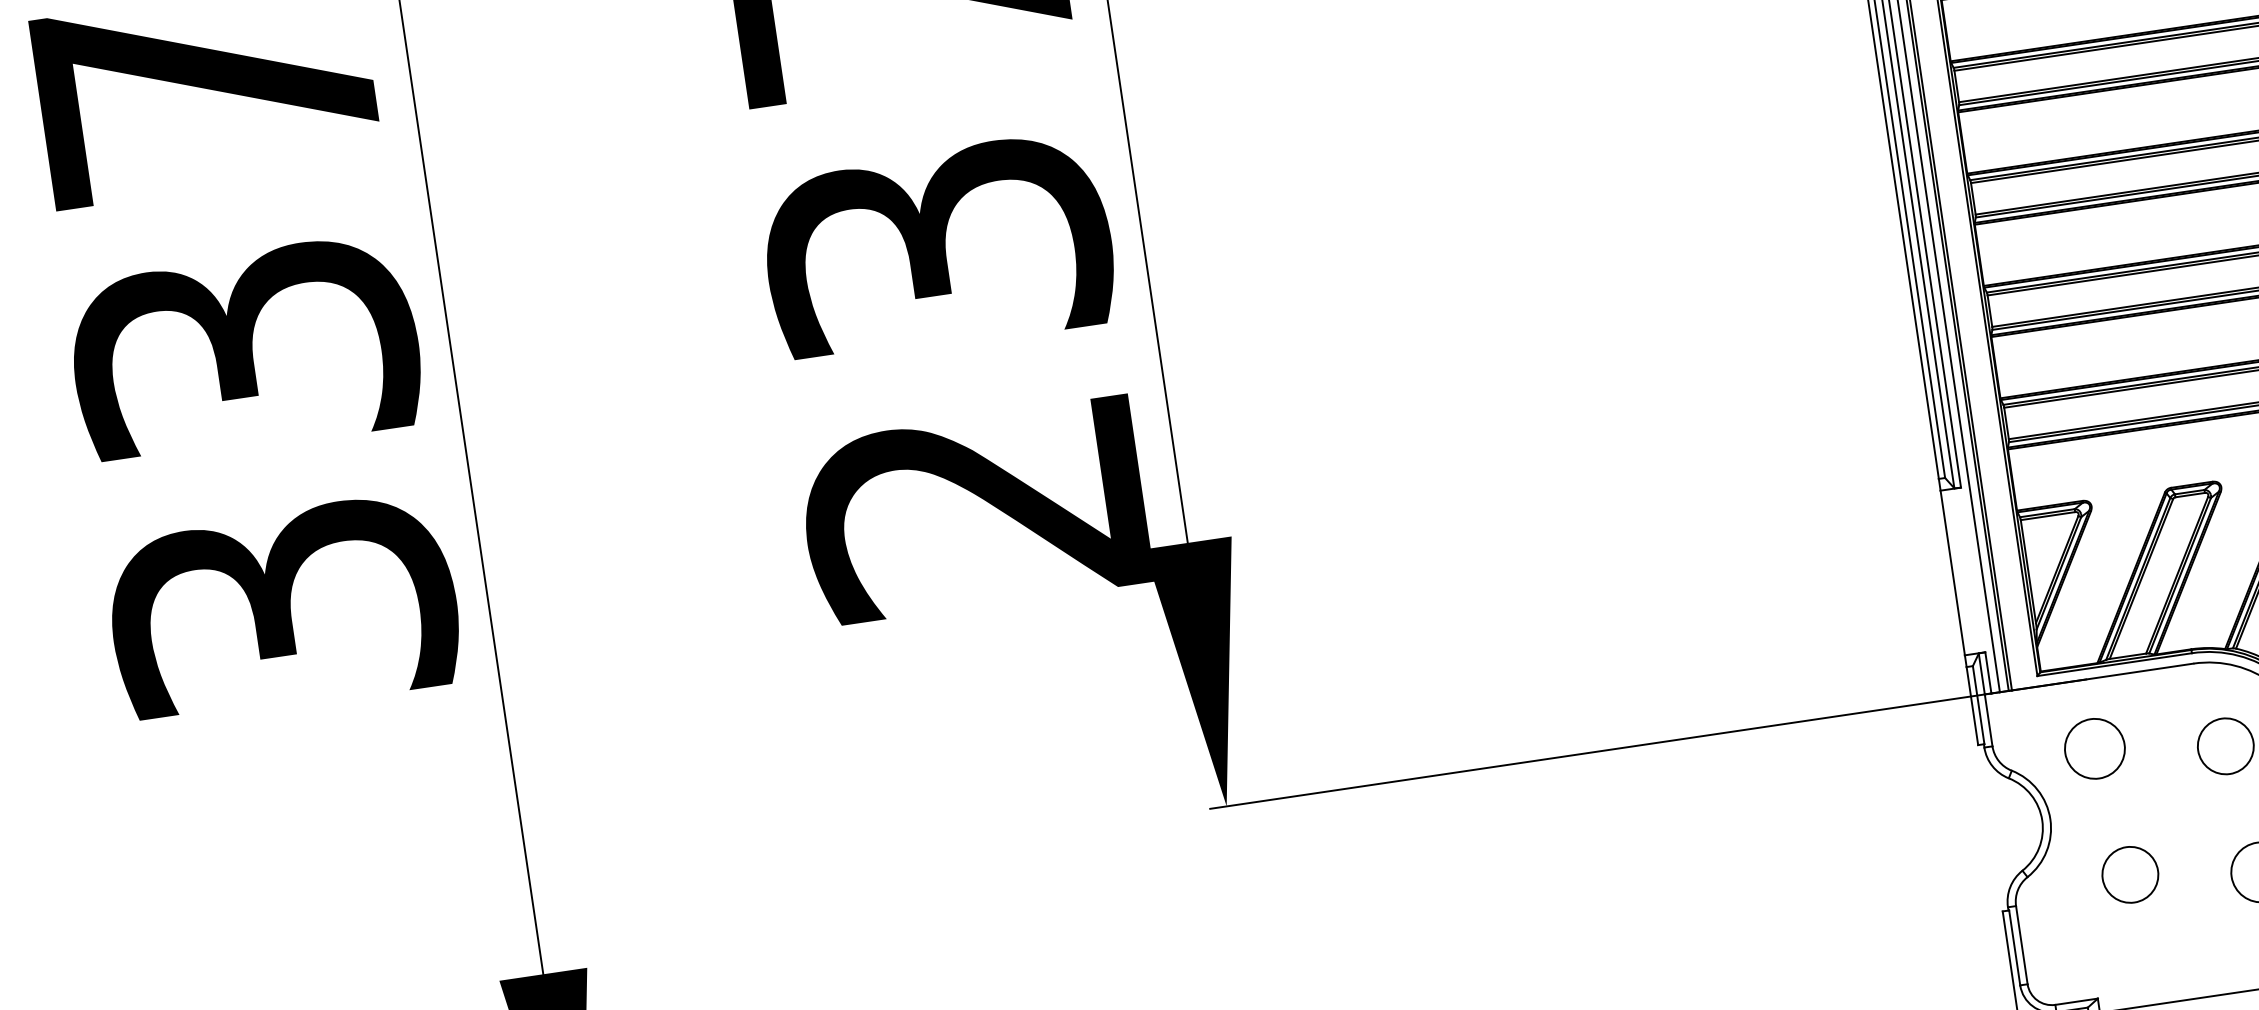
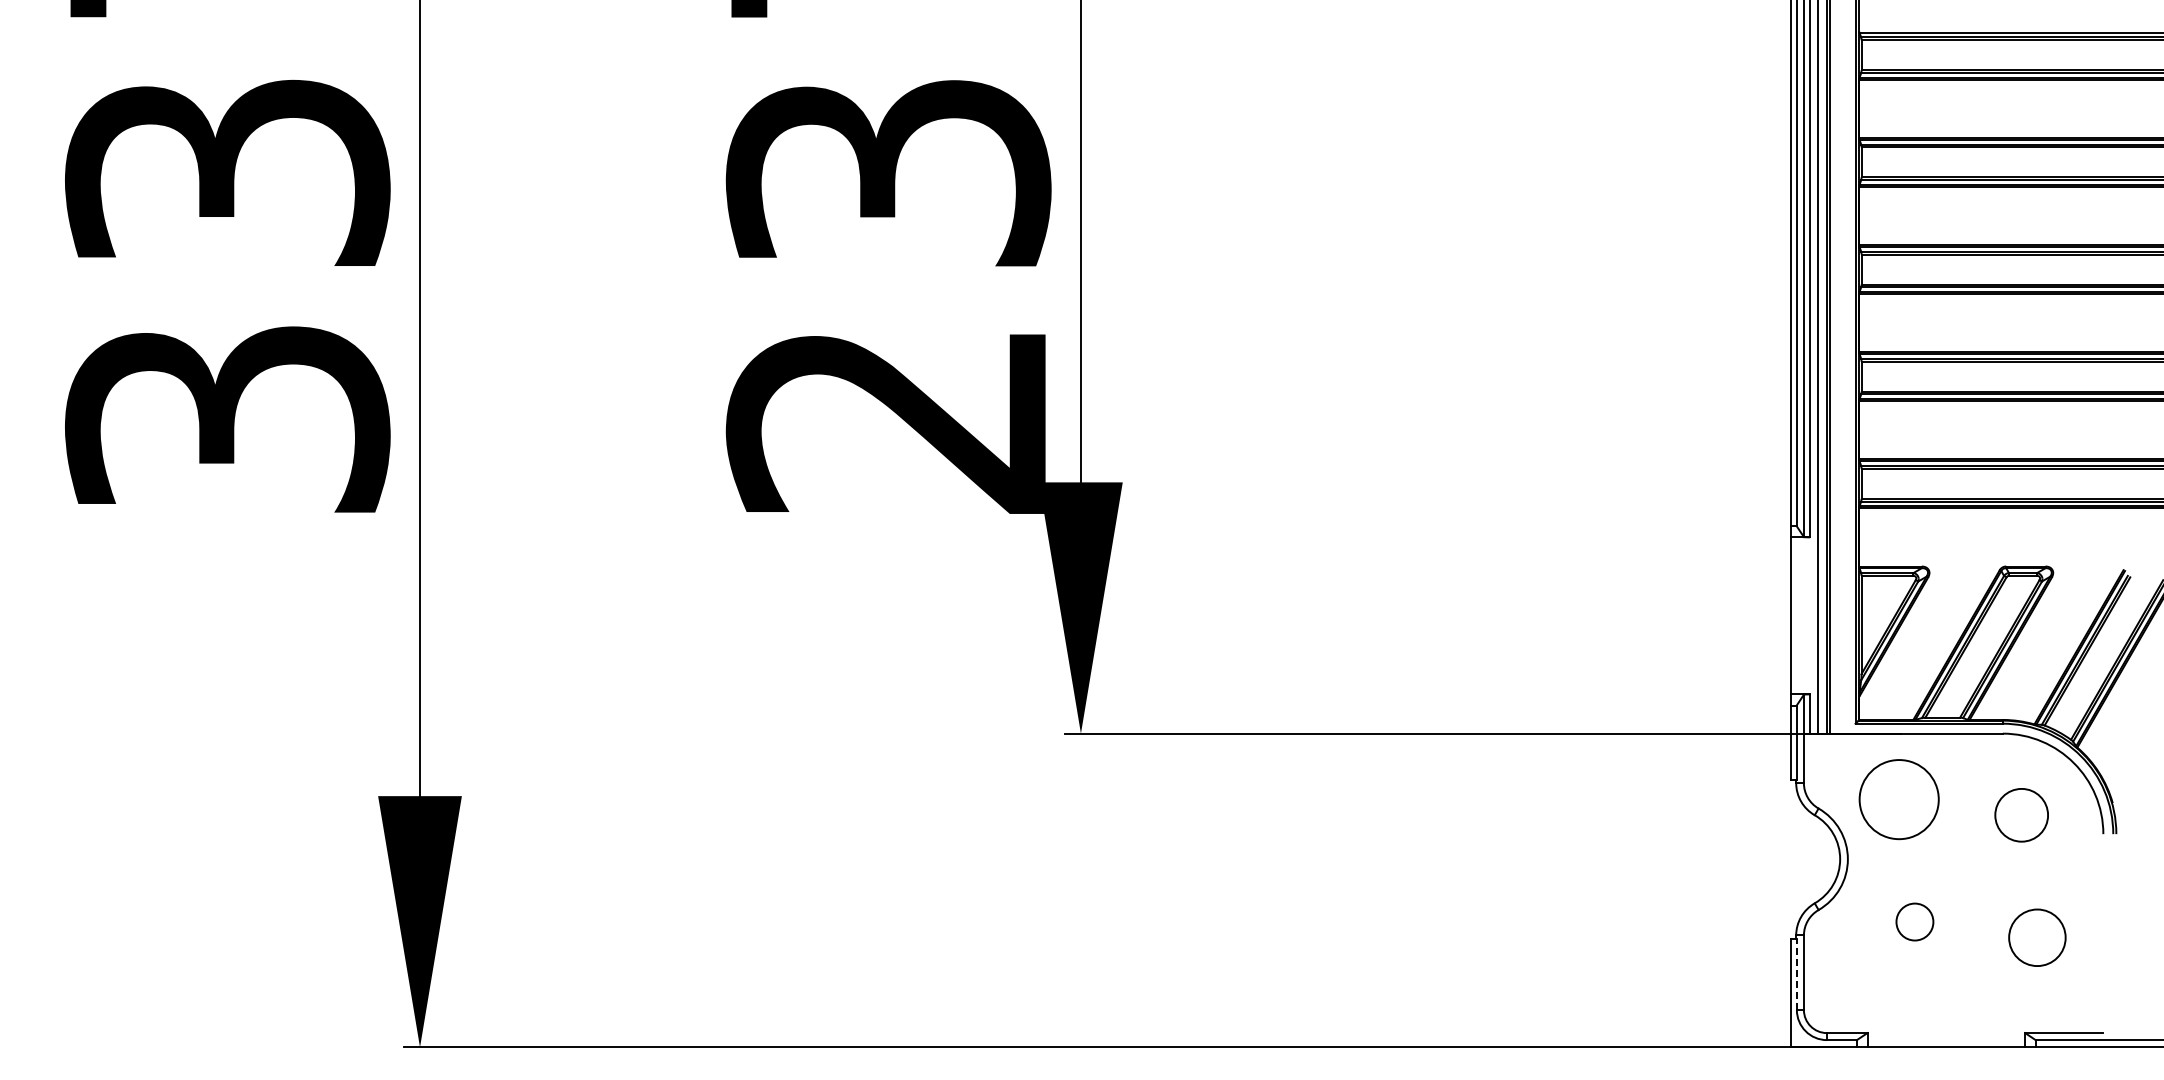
circle: (2094, 748) -> (1898, 799), size x1.4
circle: (2129, 874) -> (1914, 921), size x0.7
line: (2014, 948) -> (1796, 974), solid -> dashed

